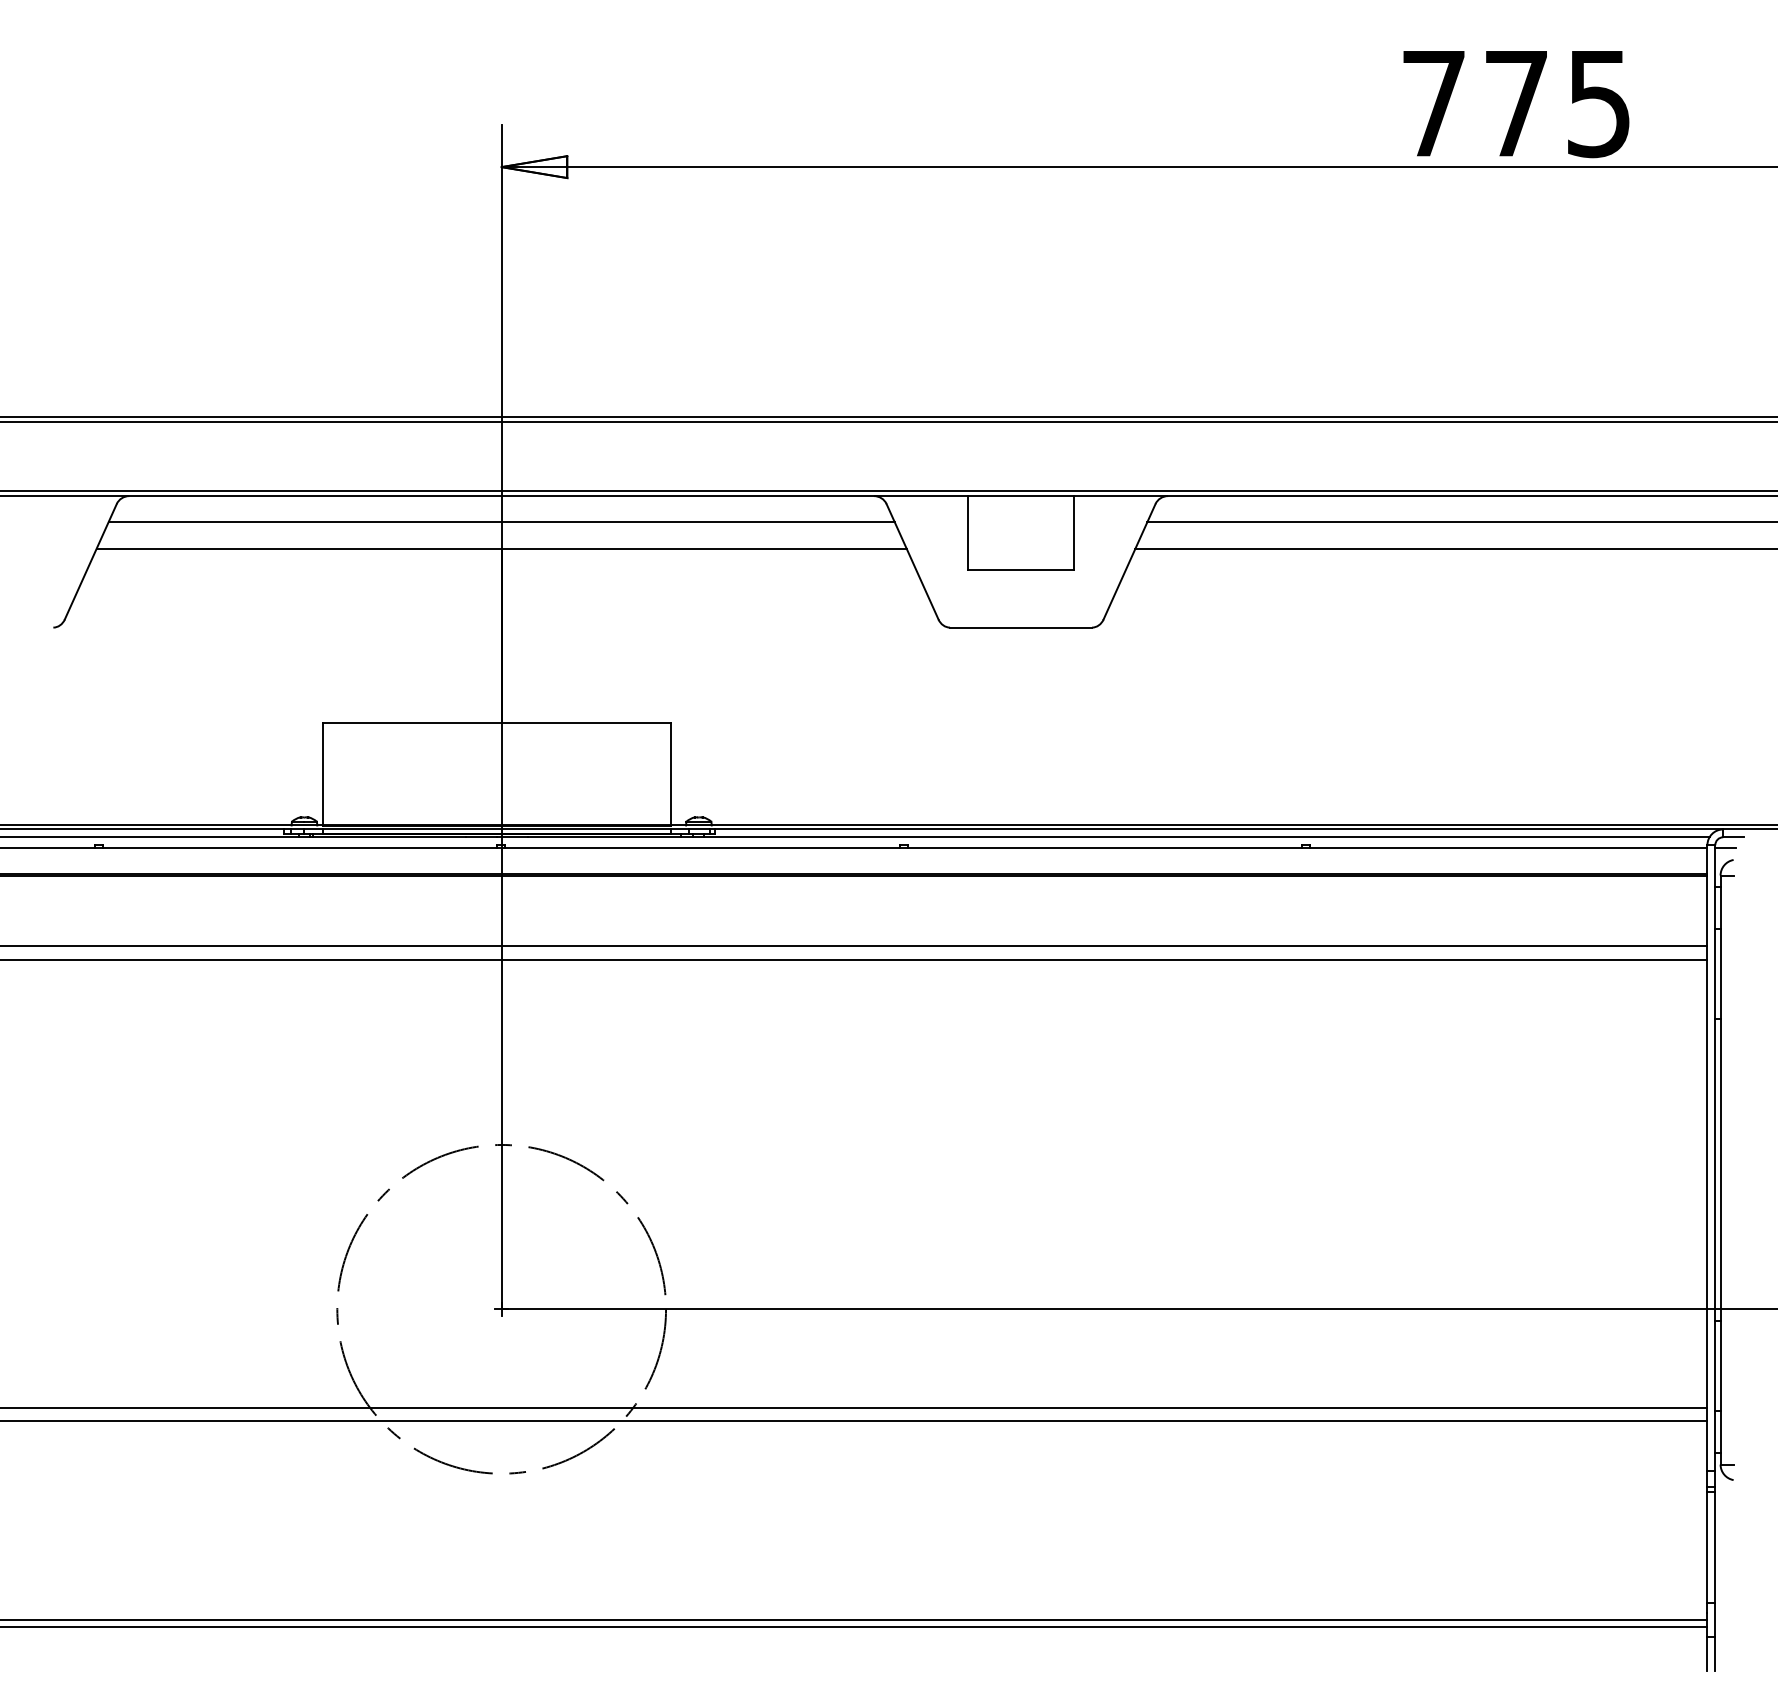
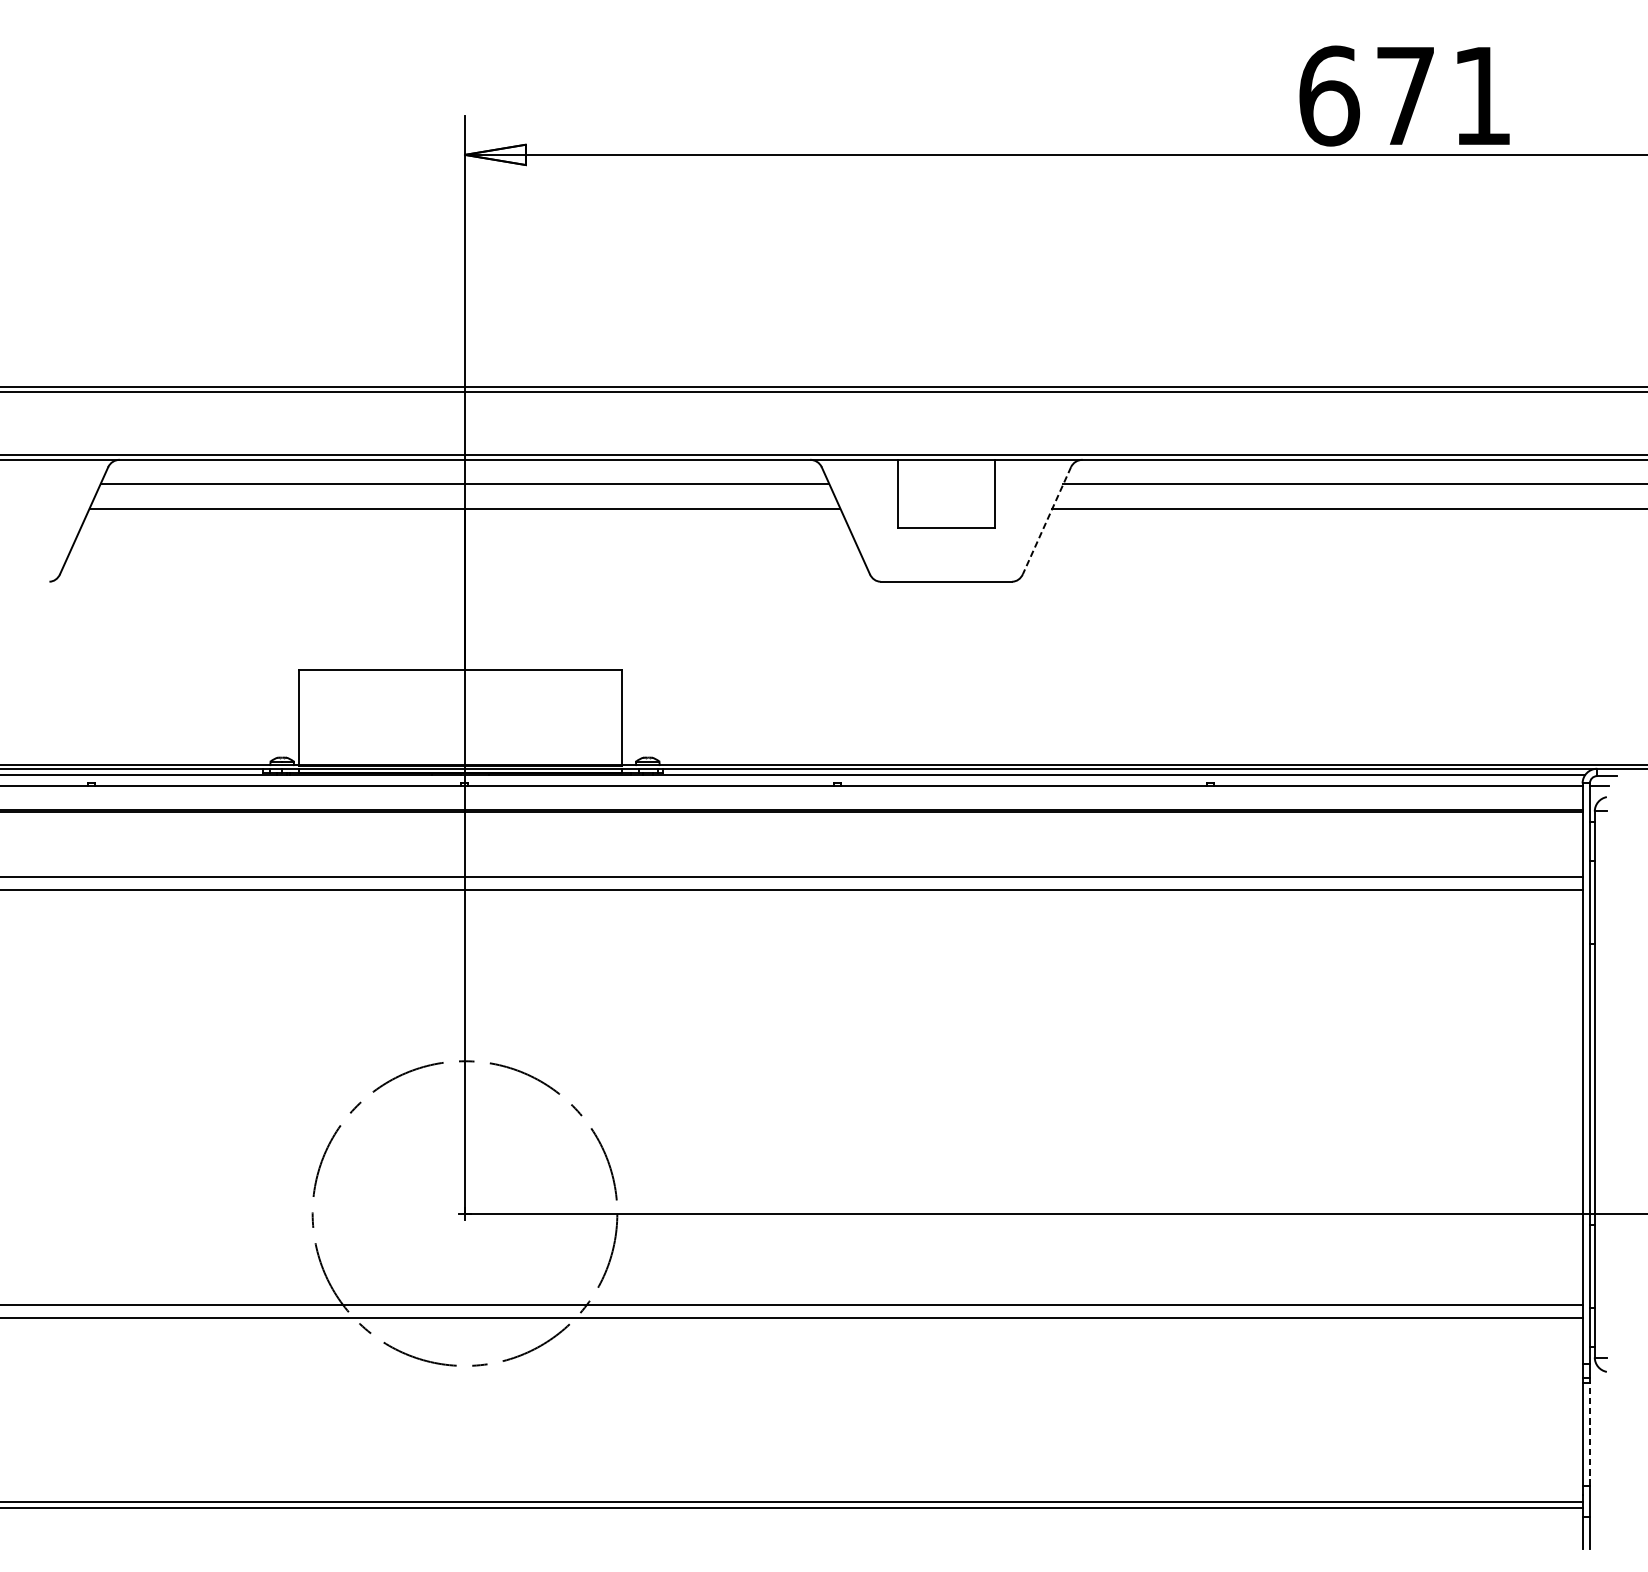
text: (1515, 103) -> (1404, 95), 775 -> 671
line: (1129, 562) -> (1046, 521), solid -> dashed
line: (1715, 1547) -> (1590, 1434), solid -> dashed

